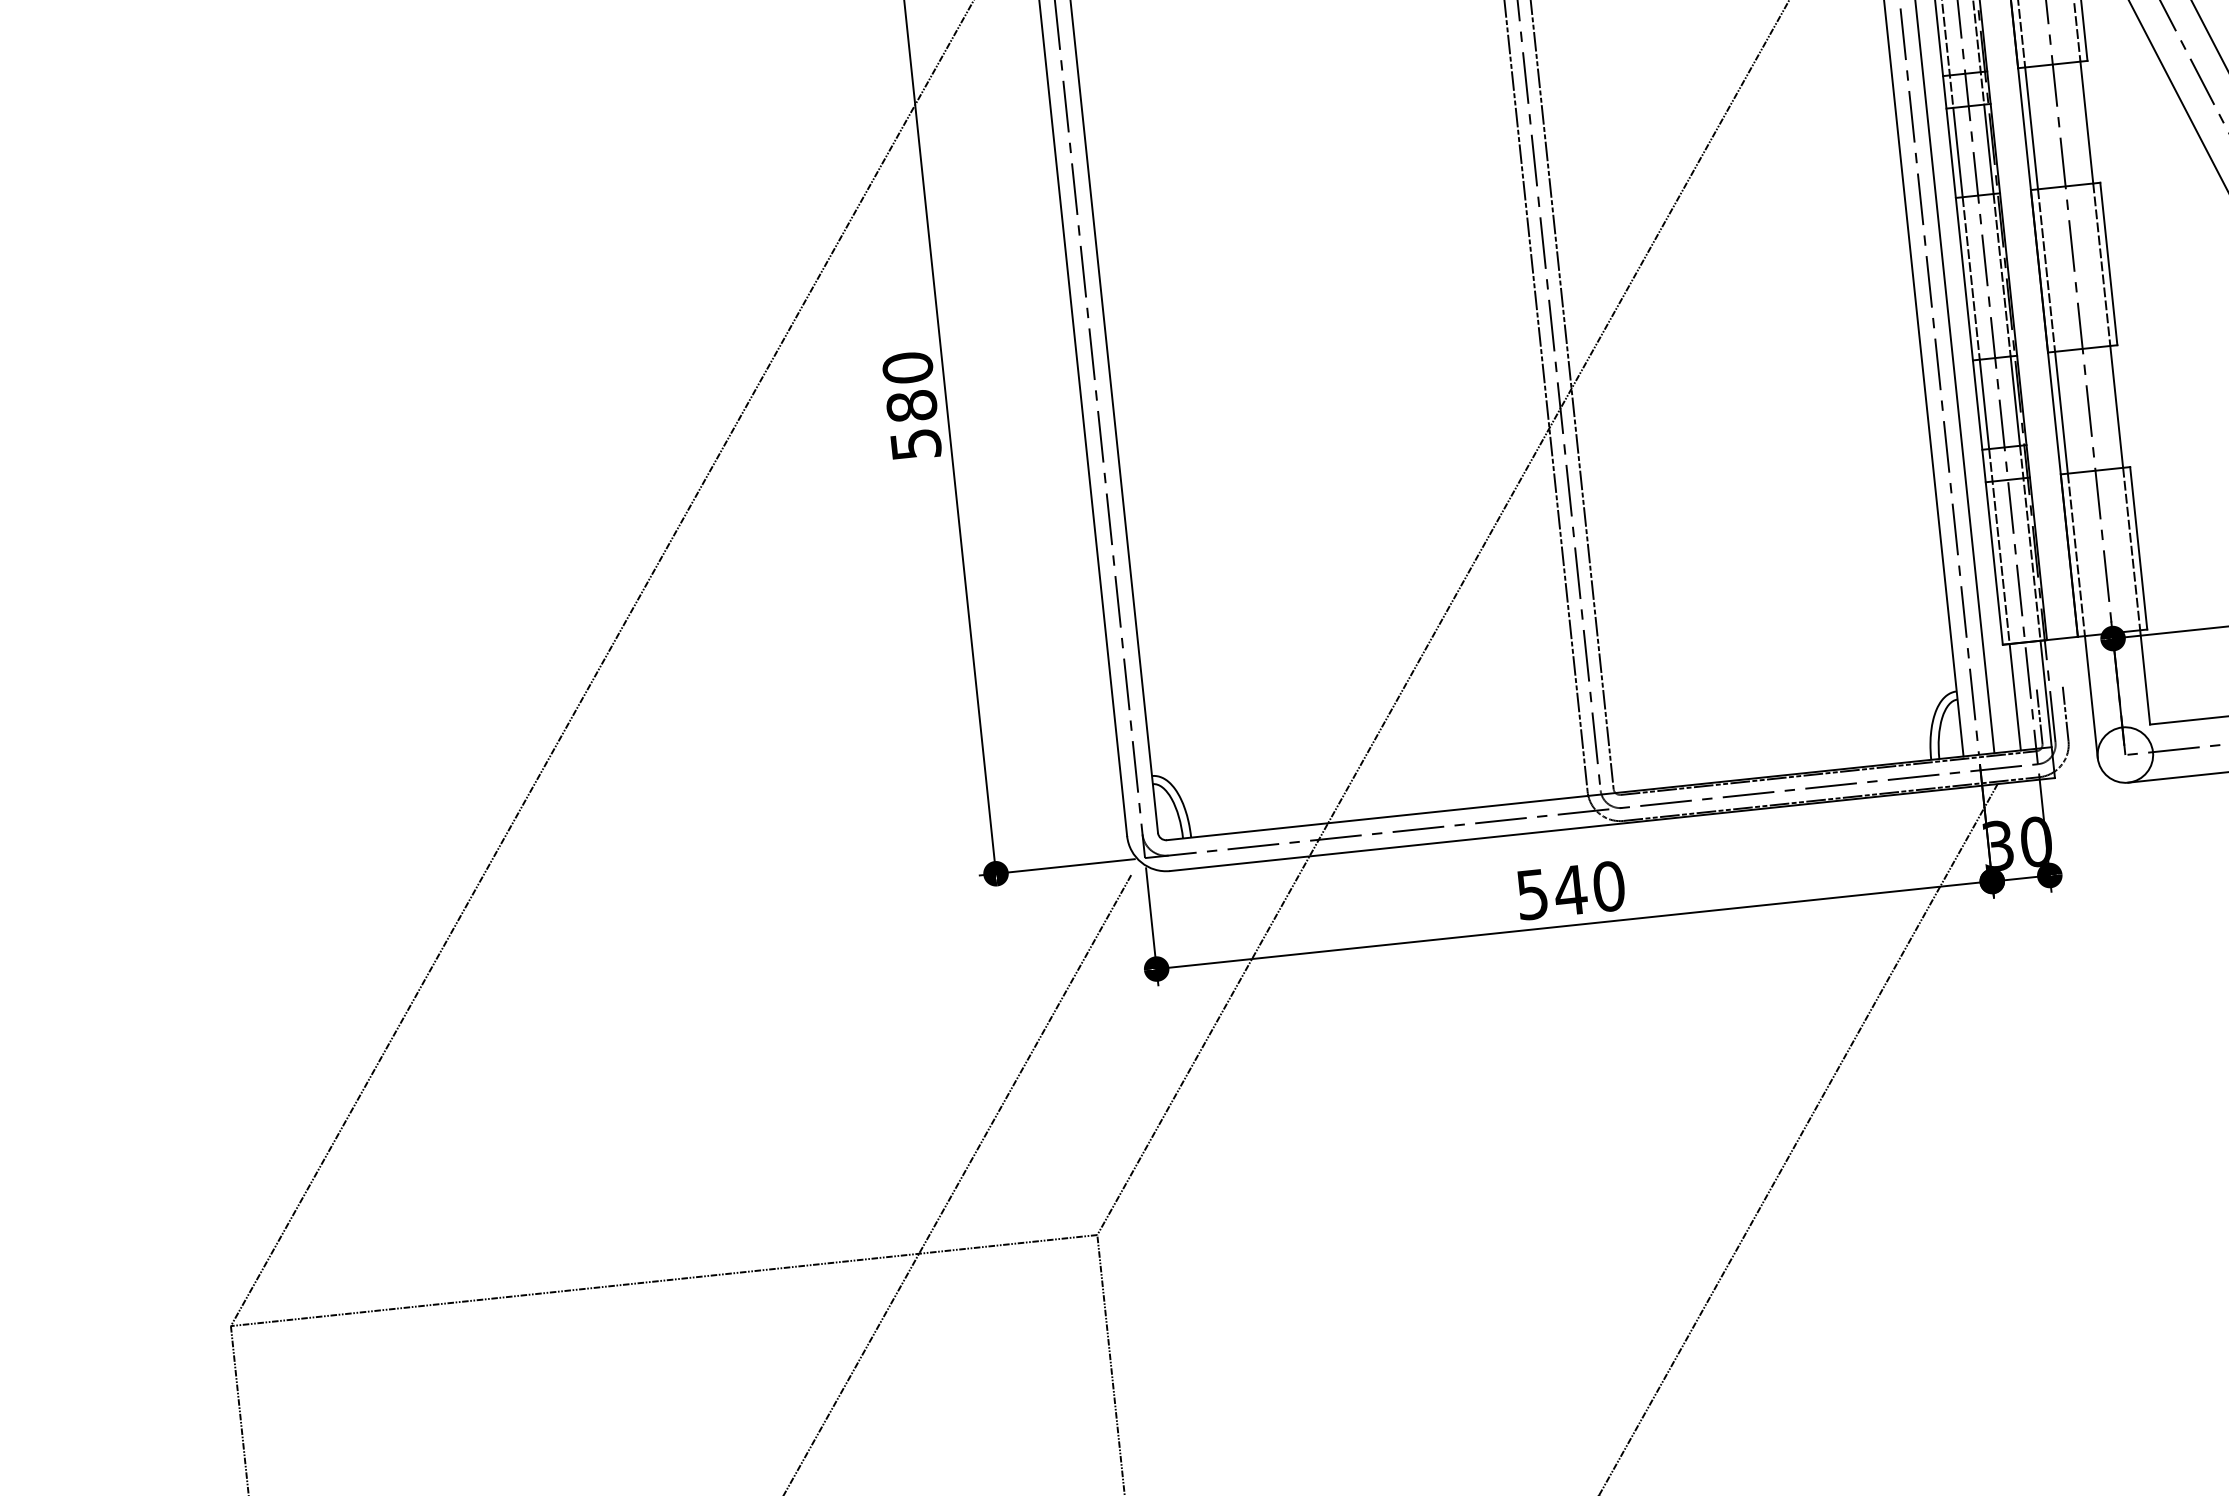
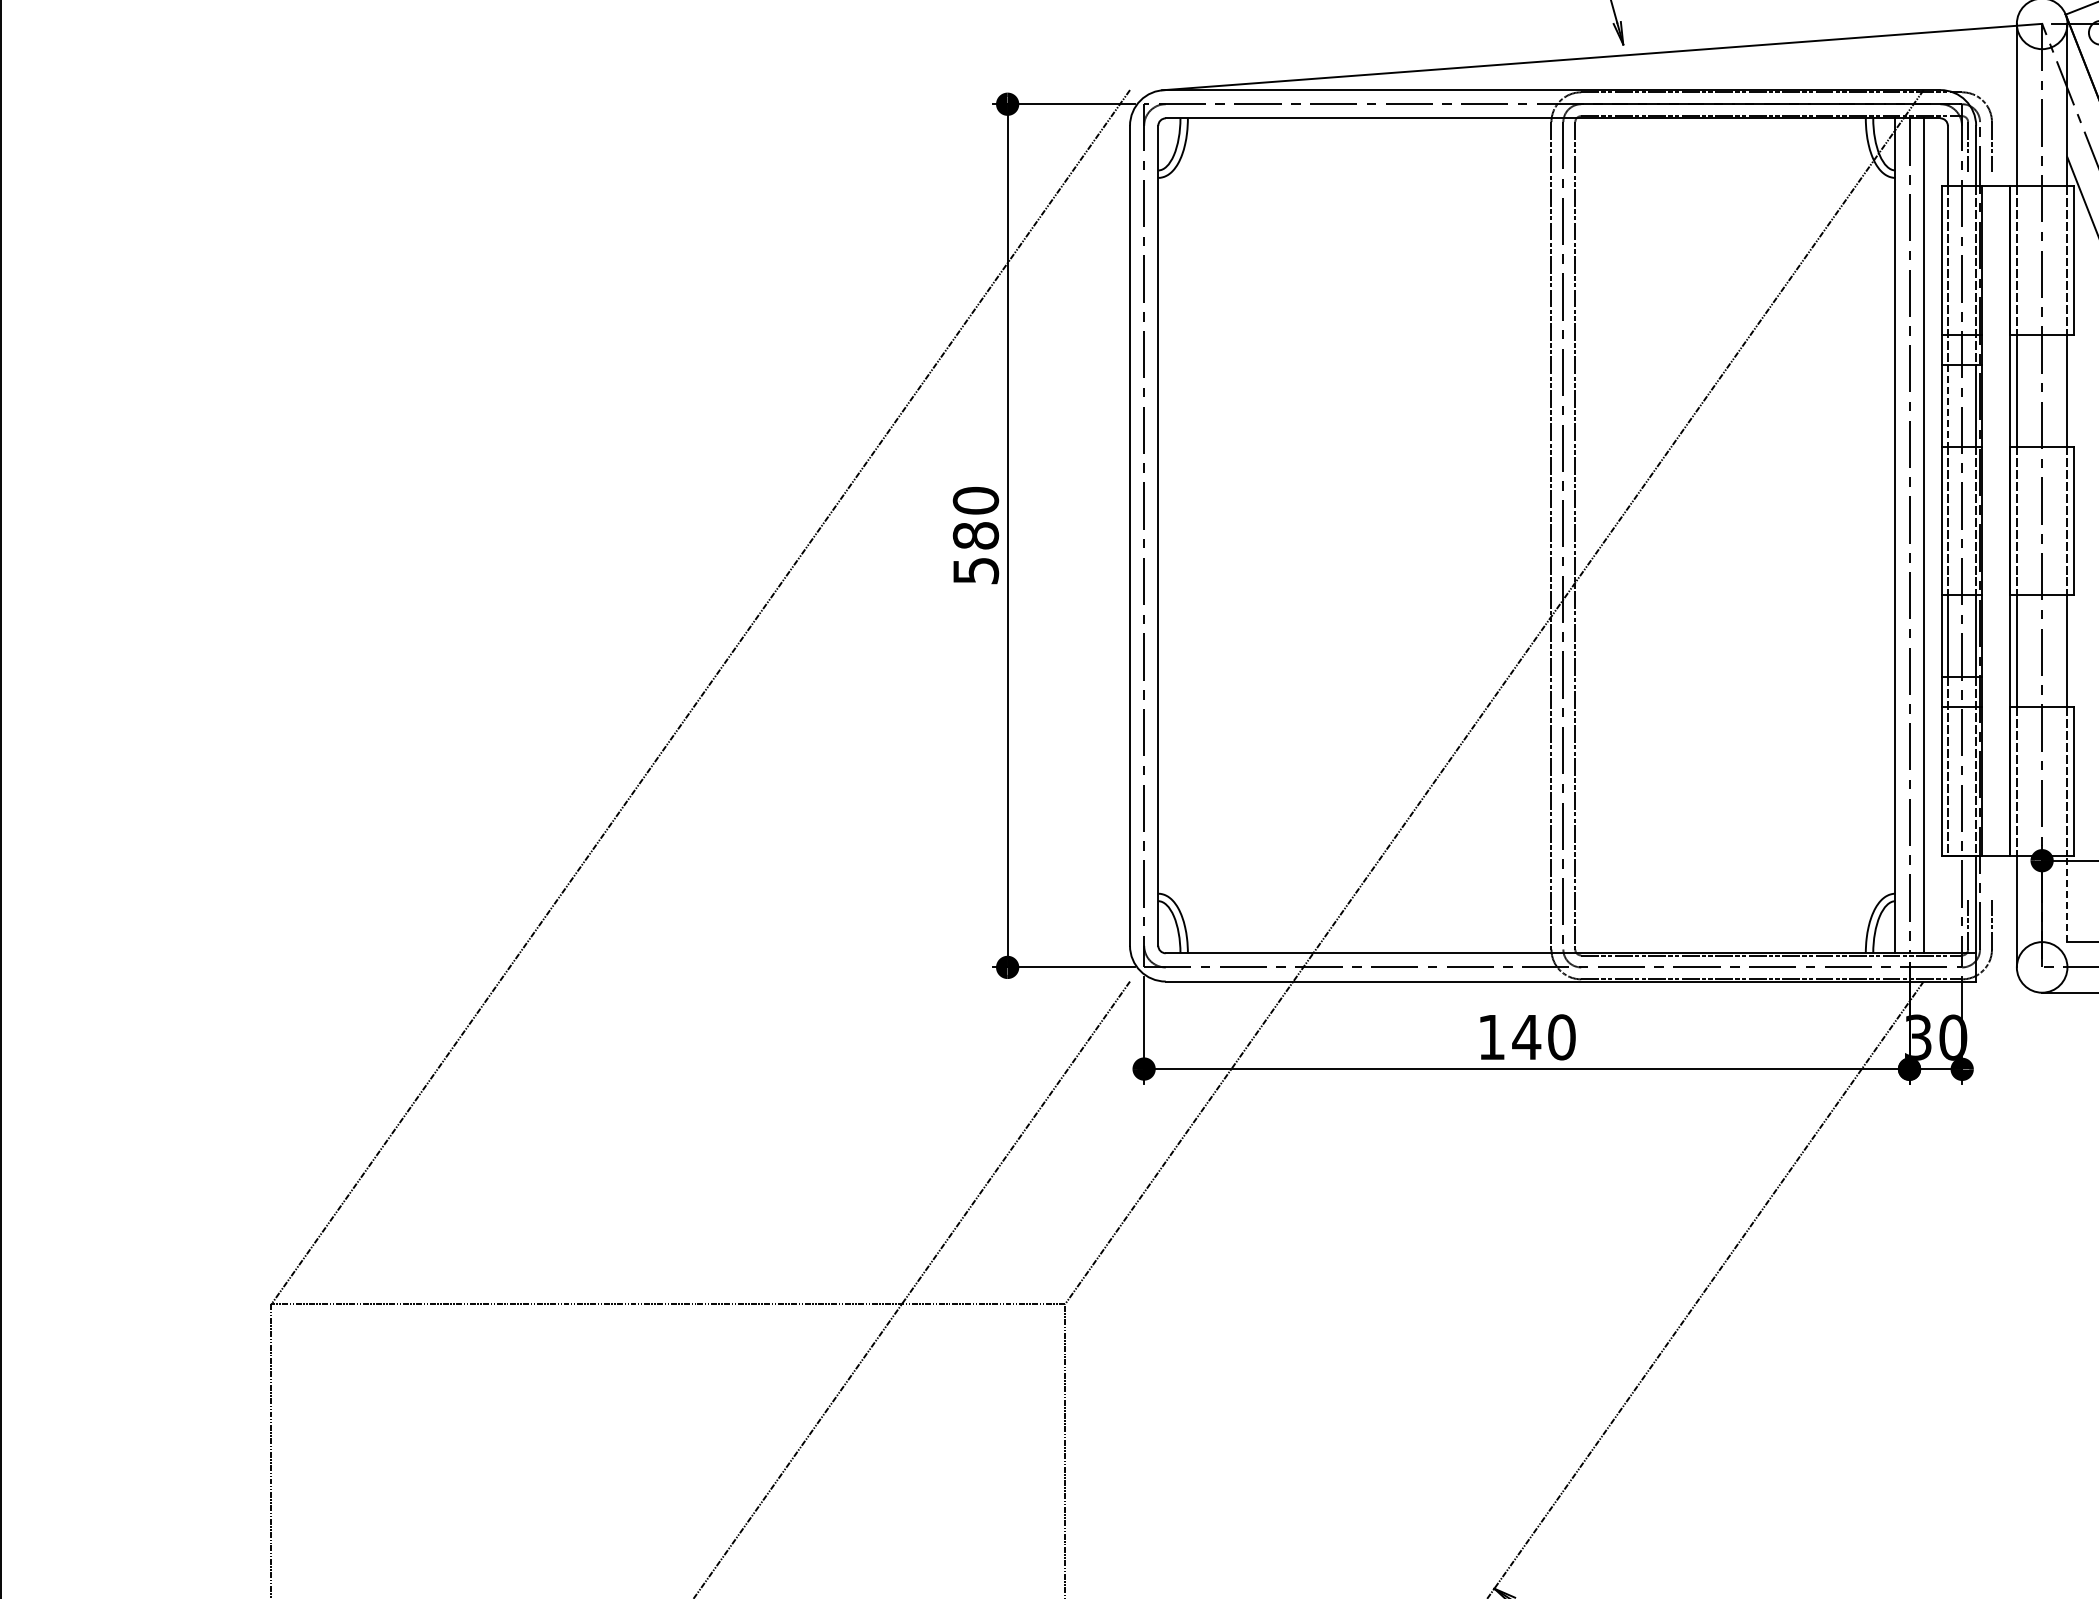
line: (1957, 152) -> (1947, 405), solid -> dashed
line: (2145, 676) -> (2067, 898), solid -> dashed
line: (2014, 697) -> (1947, 904), removed
text: (1532, 894) -> (1491, 1037), 540 -> 140

